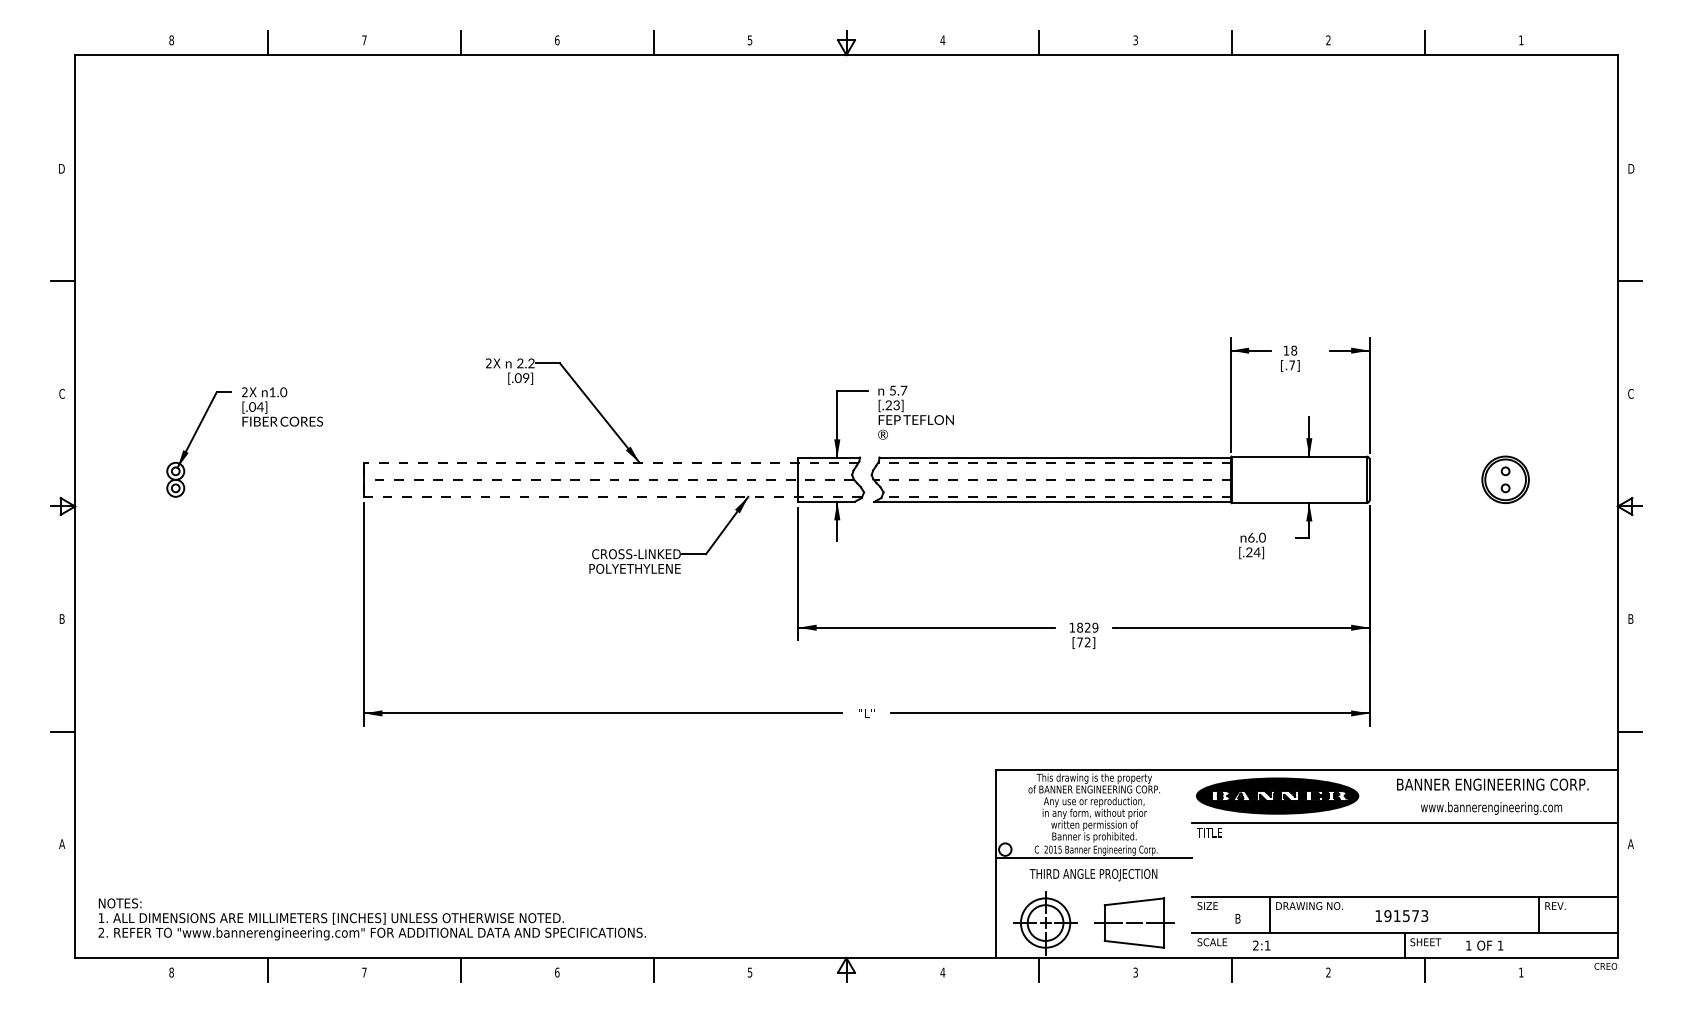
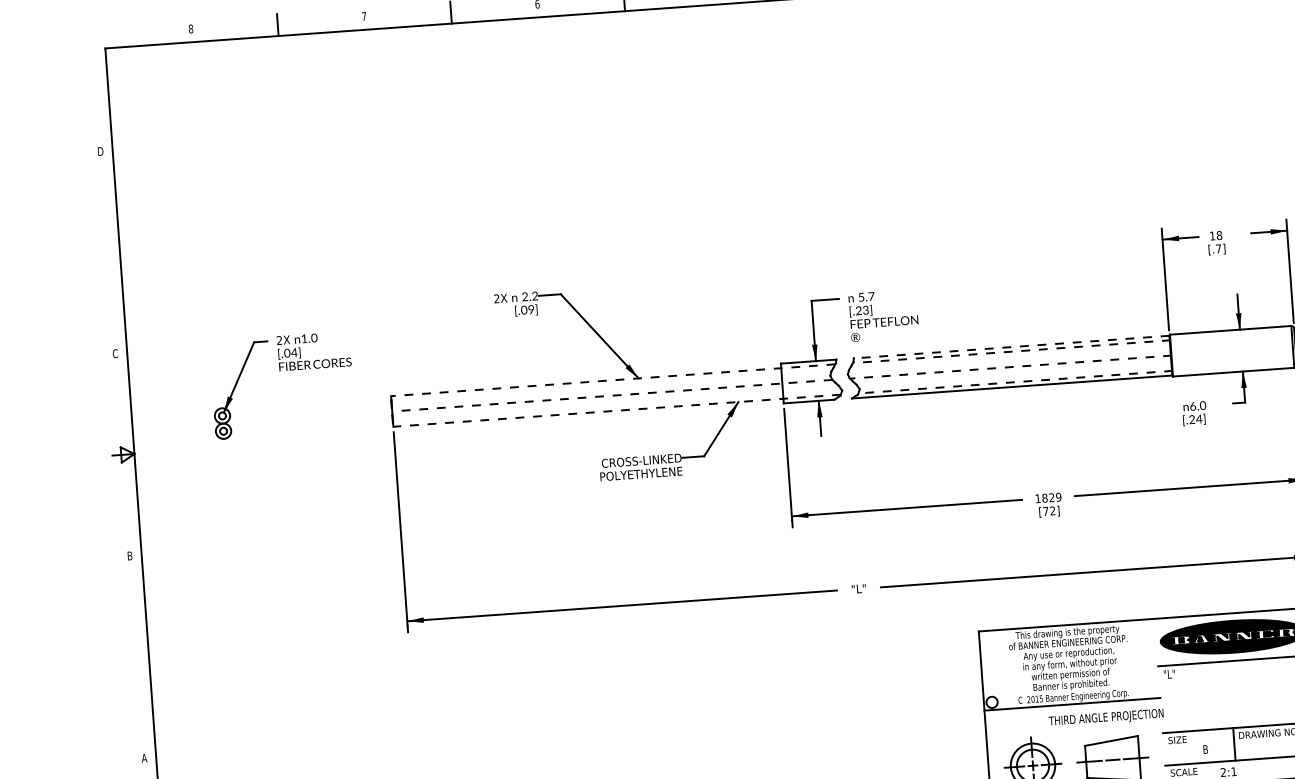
line: (62, 281) -> (108, 252), removed
line: (1055, 457) -> (1011, 346), solid -> dashed
line: (62, 731) -> (137, 656), removed
text: (1209, 832) -> (1174, 673), TITLE -> "L"
text: (1093, 875) -> (1106, 718), moved

